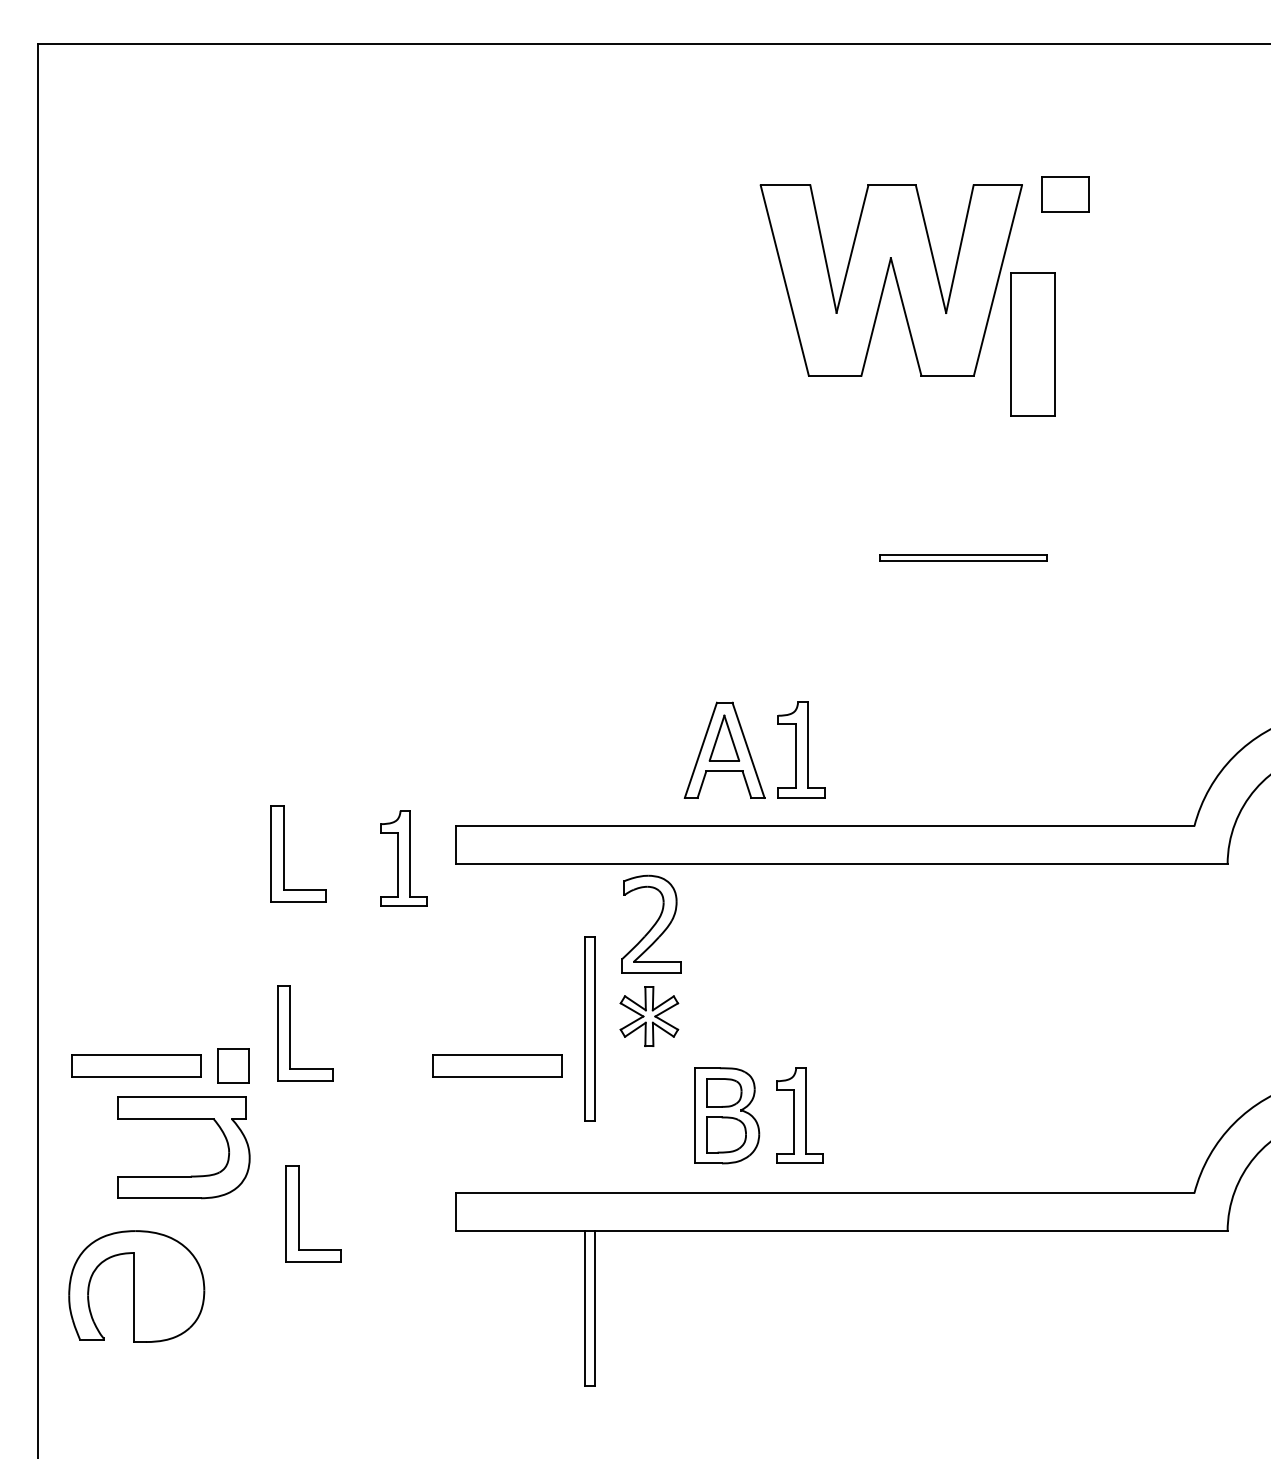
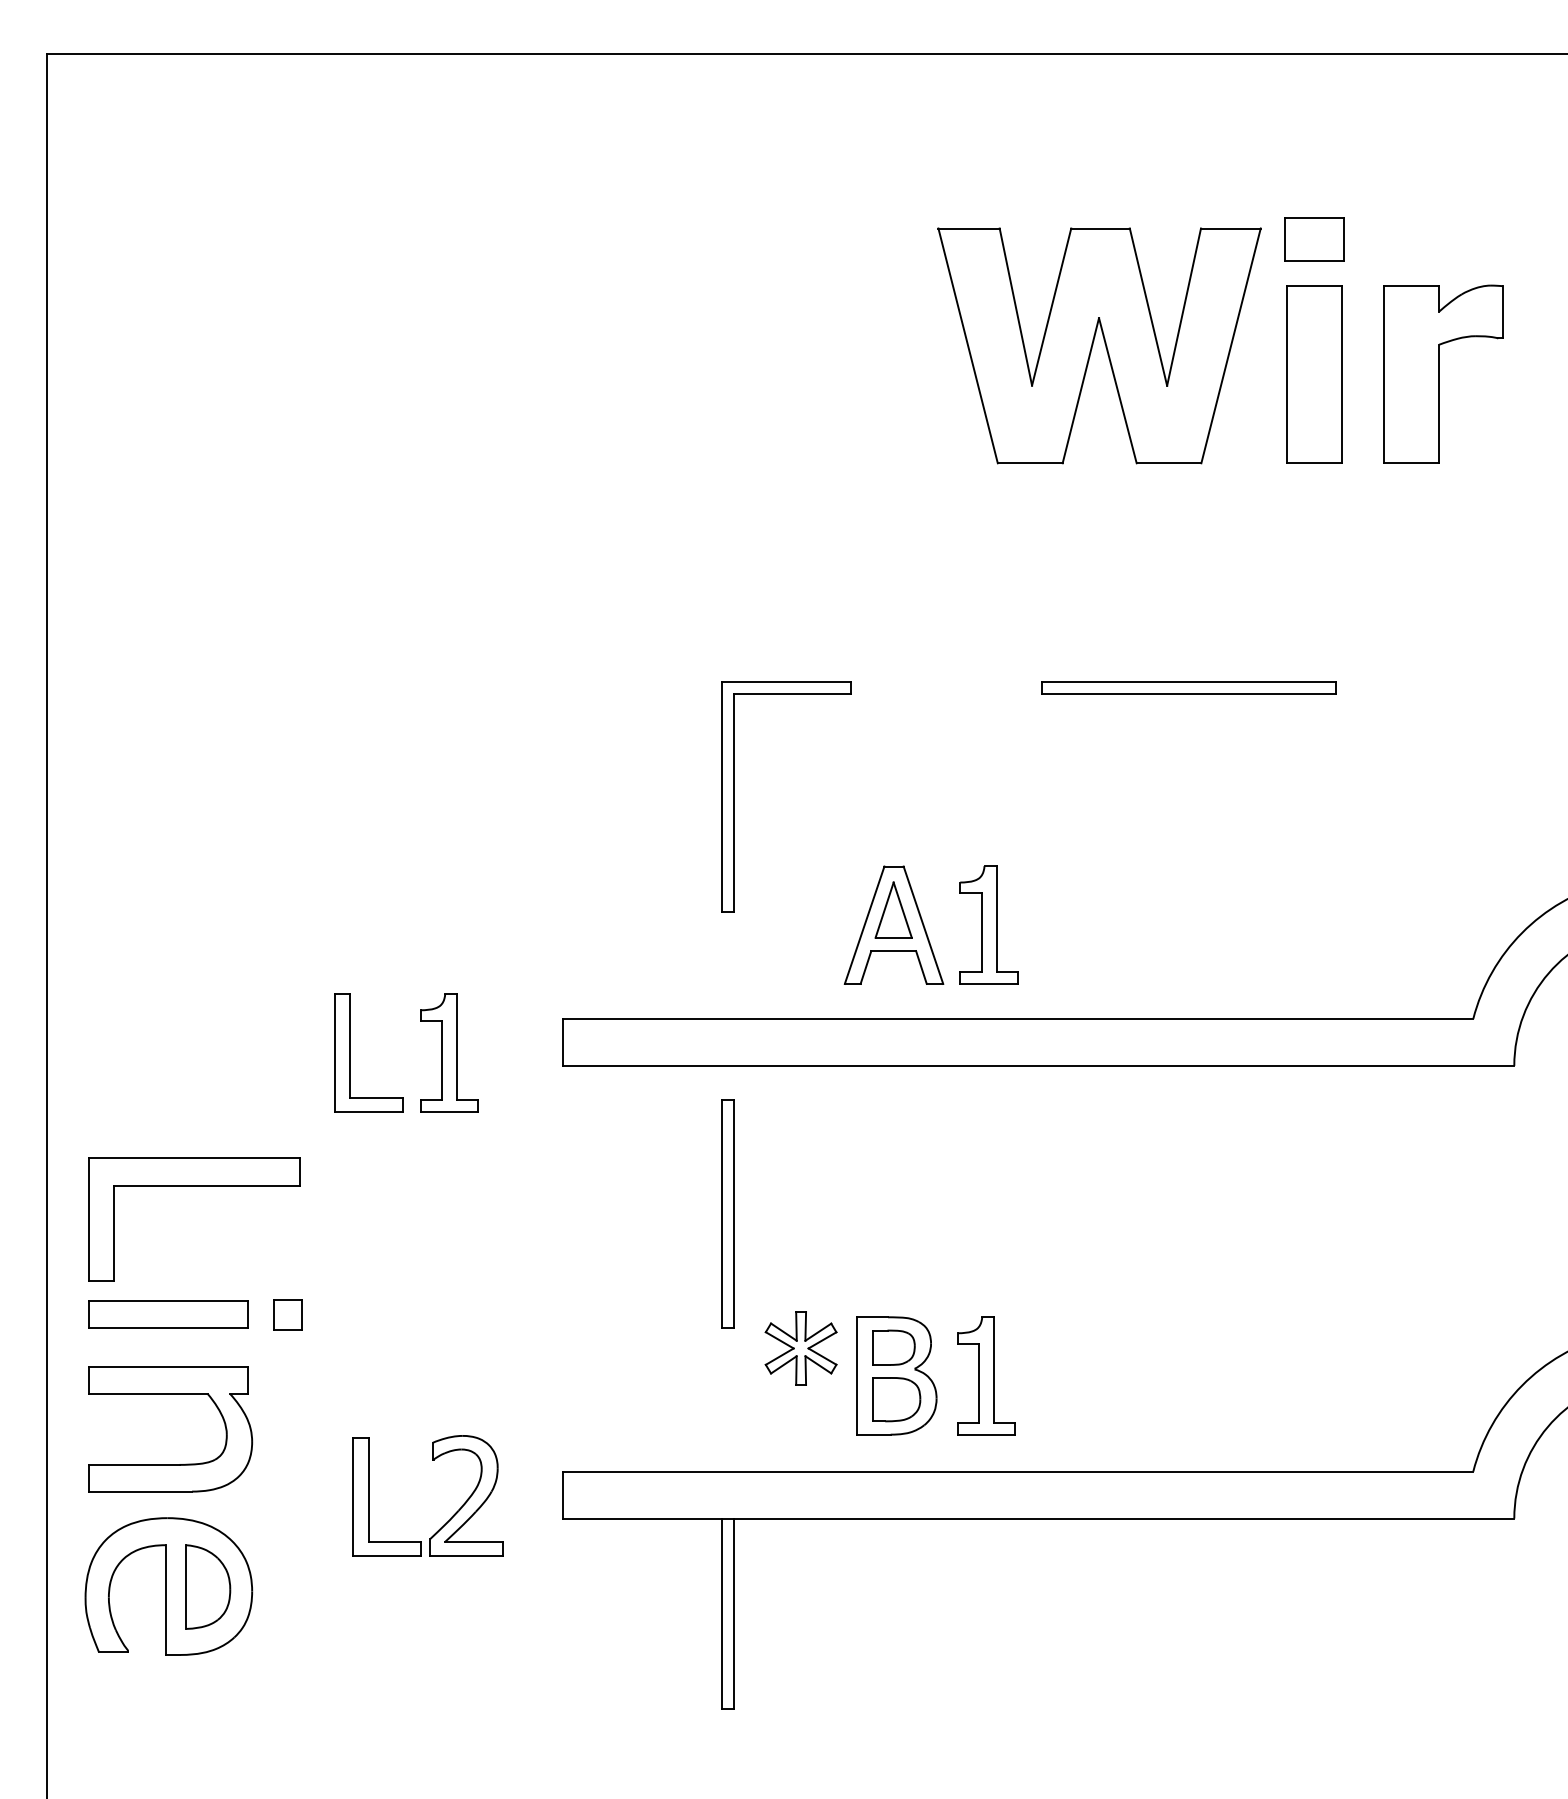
part: (1170, 303) -> (1443, 373), added
part: (1033, 344) -> (1314, 374), moved
part: (963, 557) -> (1188, 687), size x1.43
part: (595, 645) -> (734, 796), added
part: (404, 858) -> (449, 1052), moved
part: (651, 924) -> (466, 1495), moved
part: (157, 962) -> (194, 1186), added
part: (648, 1016) -> (800, 1348), moved
part: (589, 1028) -> (727, 1213), moved
part: (290, 1032) -> (358, 1273), removed
part: (232, 1065) -> (287, 1314), size x0.71
part: (497, 1065) -> (613, 1314), removed
part: (183, 1119) -> (170, 1394), moved
part: (168, 1286) -> (208, 1586), added

